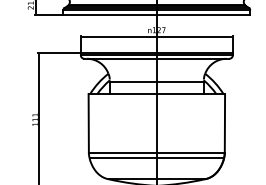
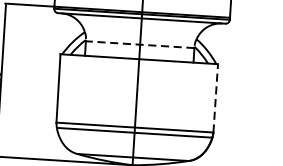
line: (156, 81) -> (139, 44), solid -> dashed
line: (224, 123) -> (215, 98), solid -> dashed

